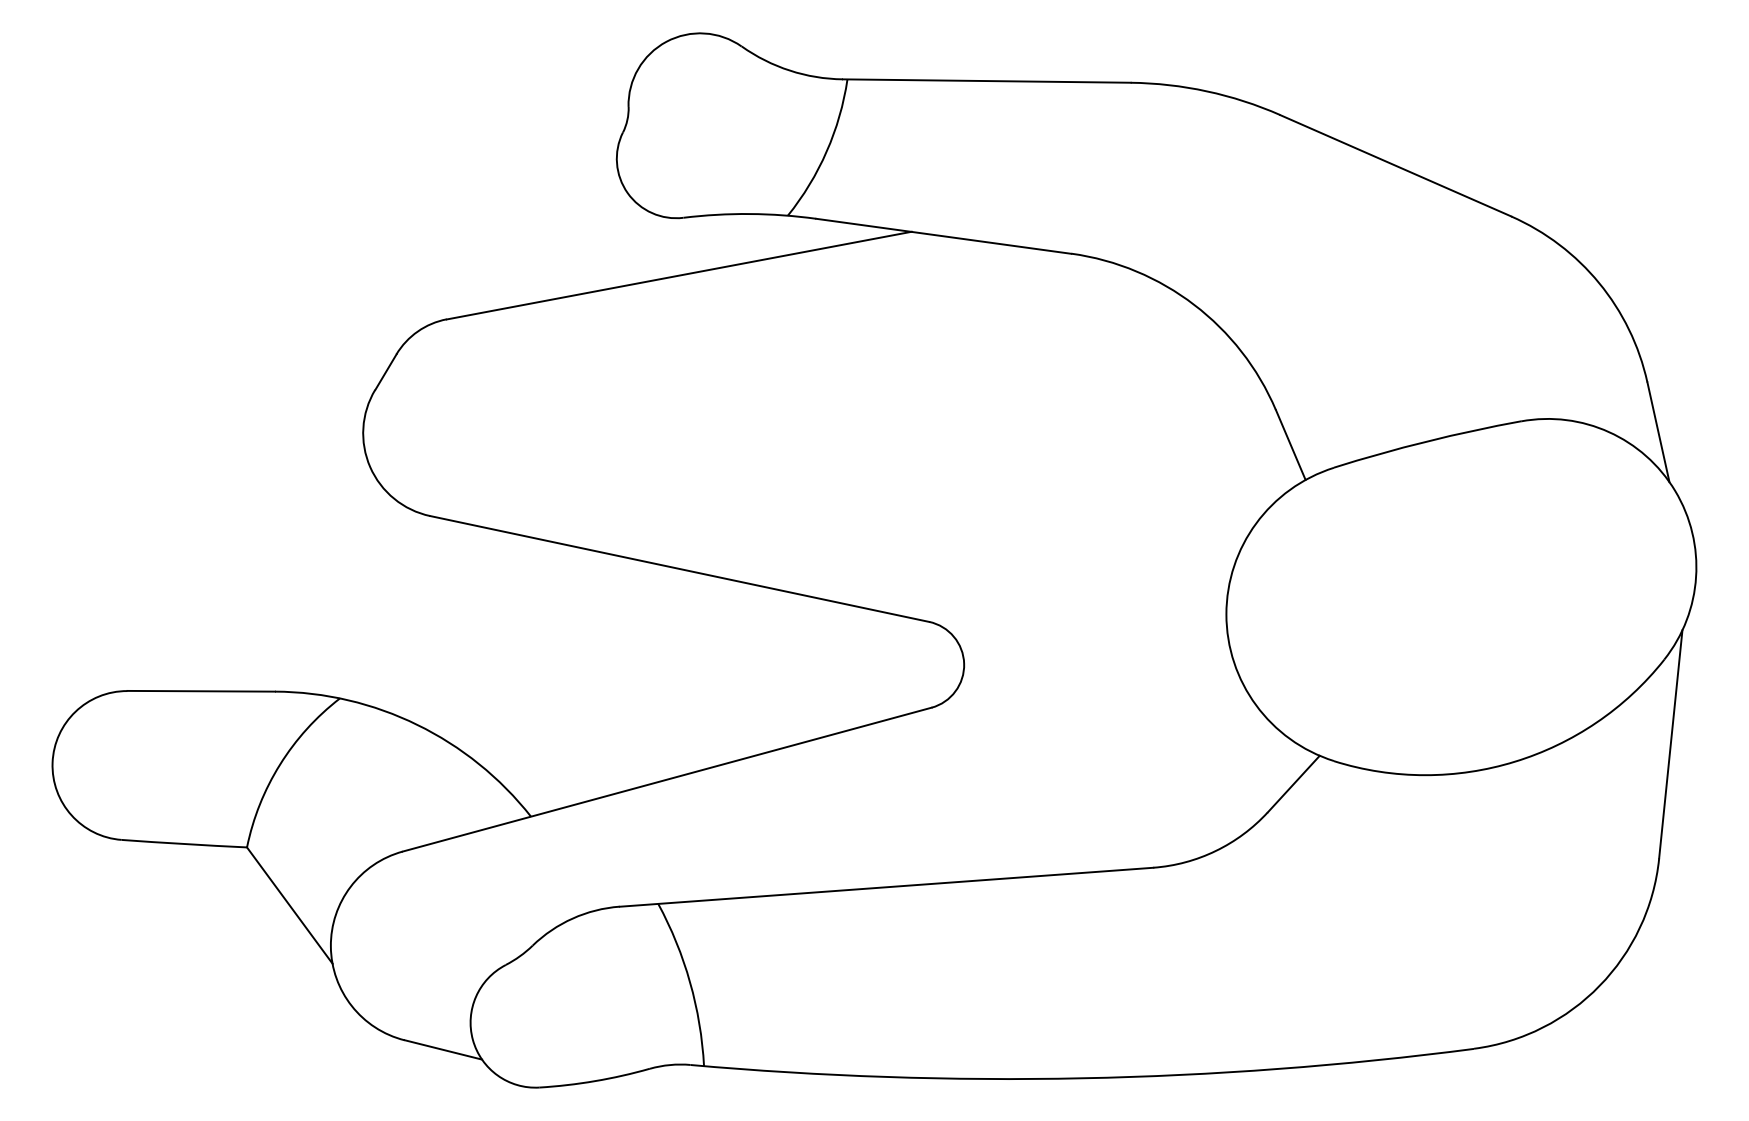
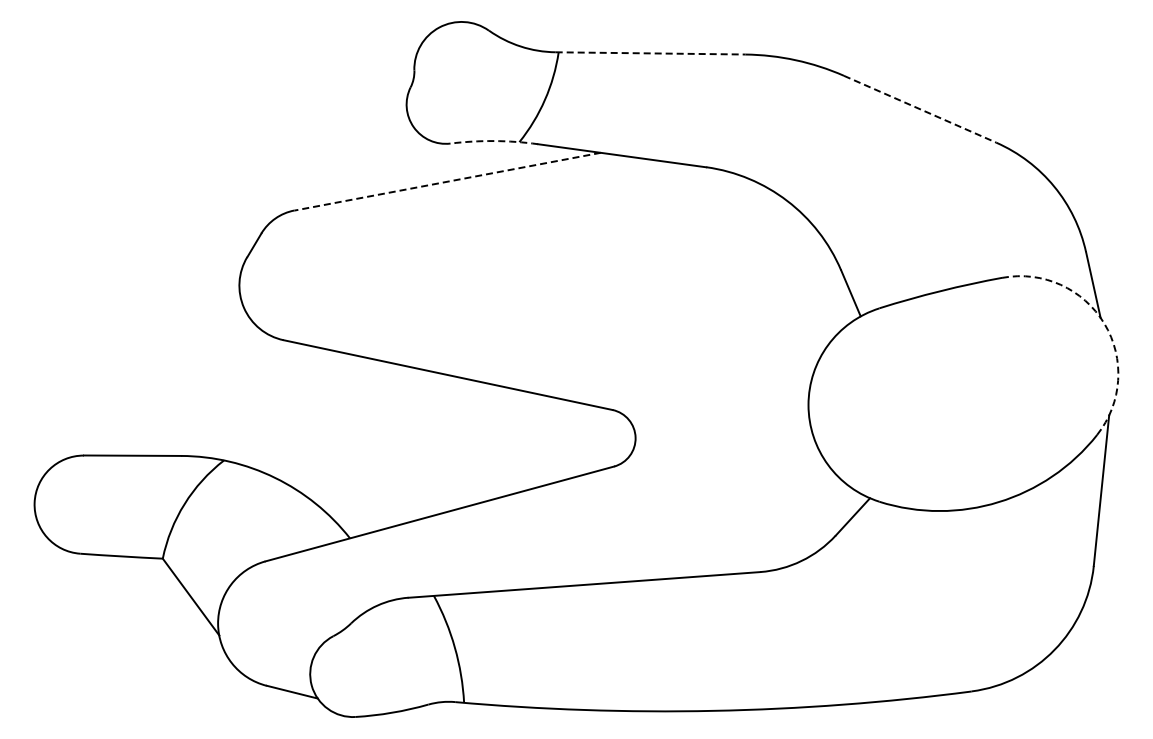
line: (986, 81) -> (650, 53), solid -> dashed
line: (1396, 166) -> (920, 109), solid -> dashed
arc: (750, 214) -> (494, 141), solid -> dashed
line: (678, 275) -> (447, 181), solid -> dashed
arc: (1675, 490) -> (1104, 323), solid -> dashed

